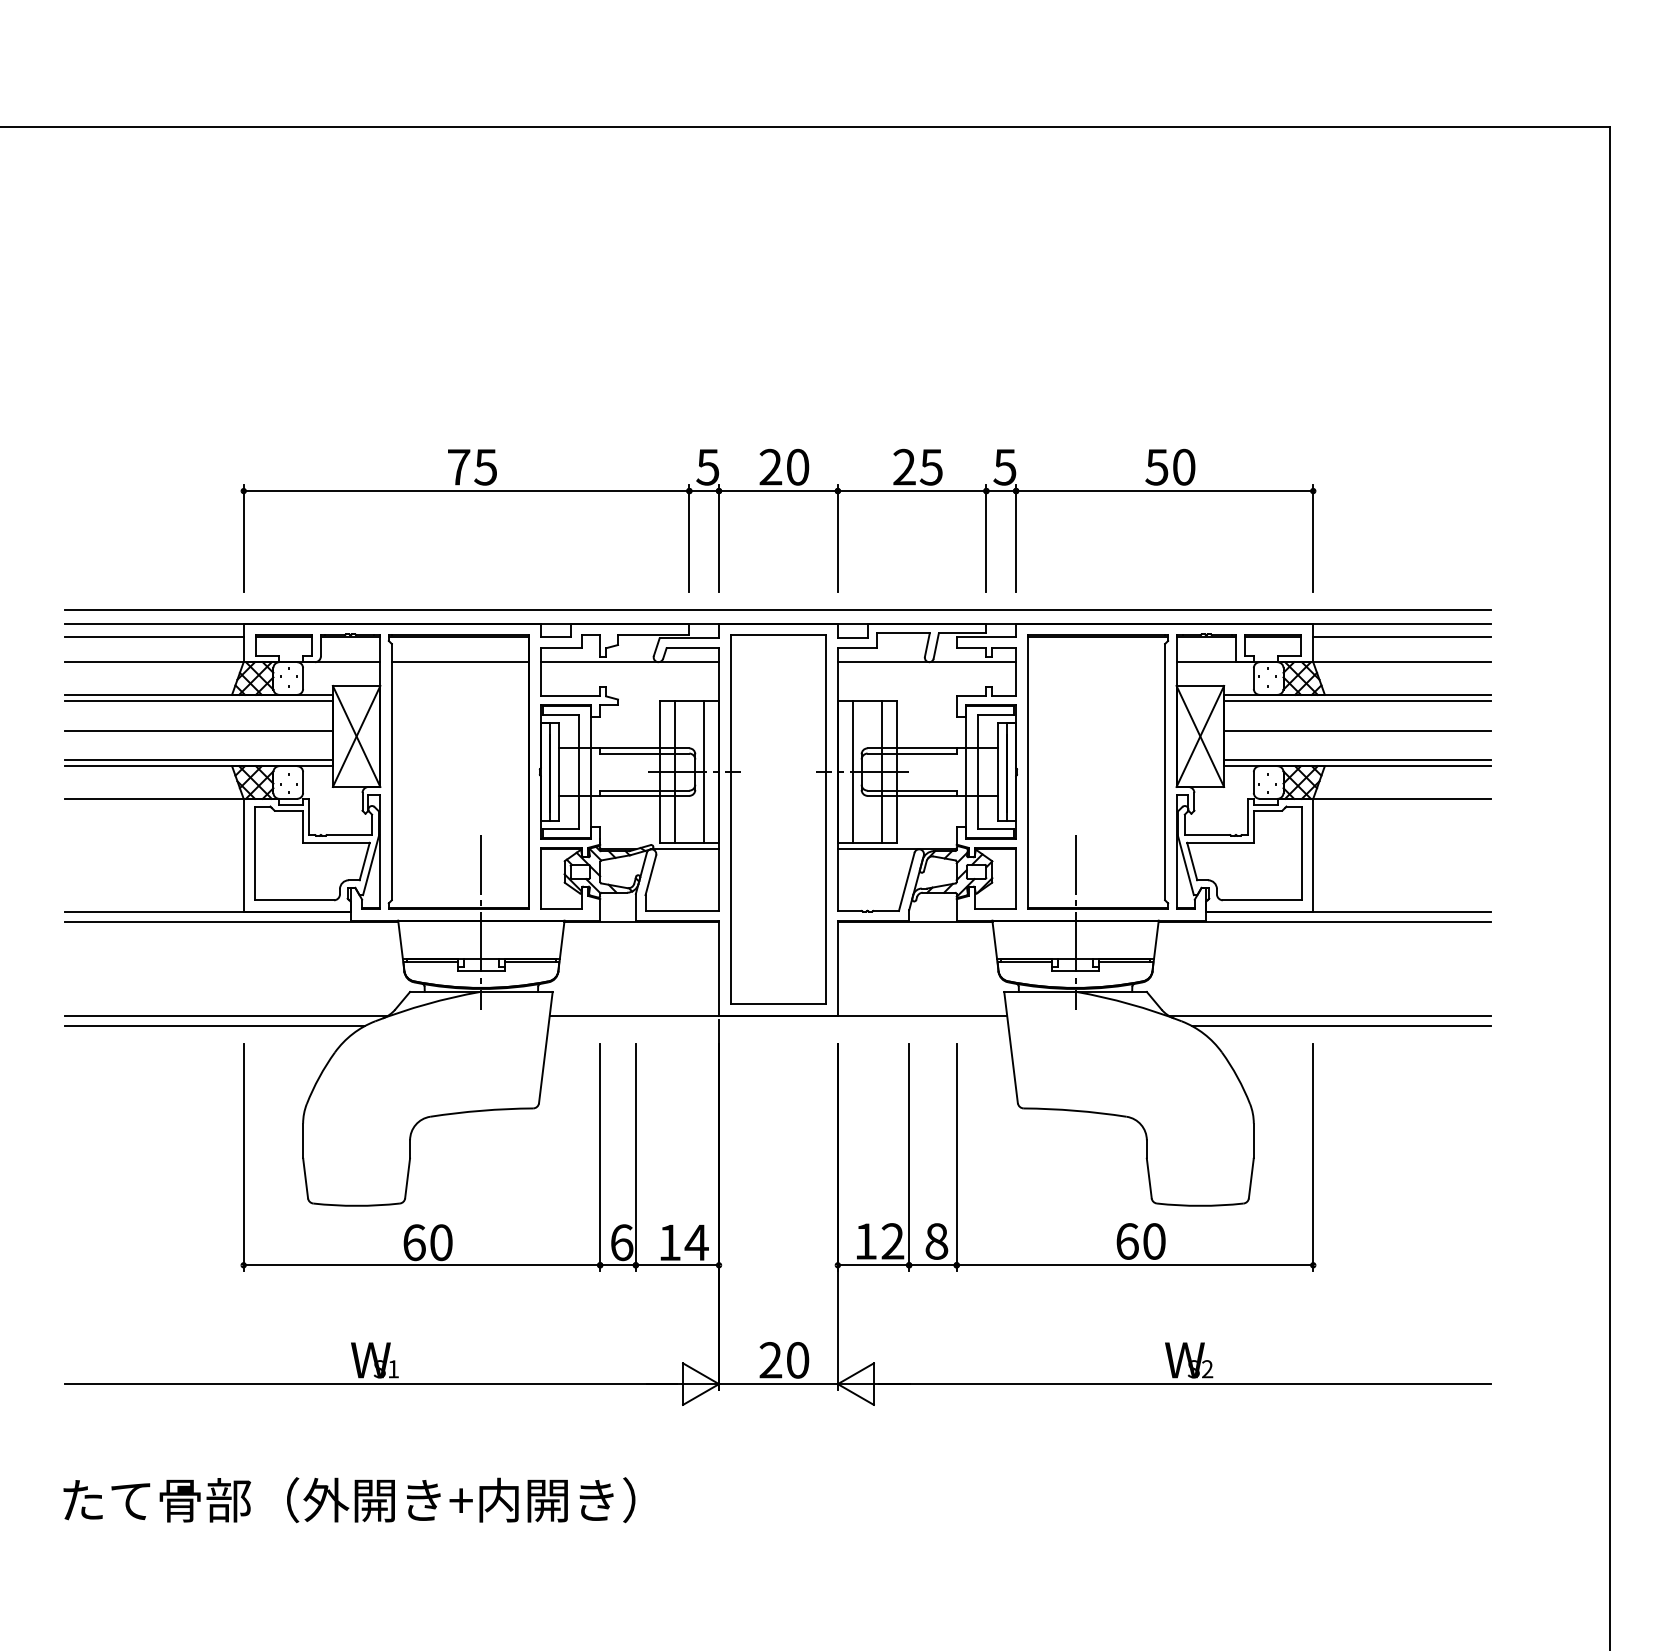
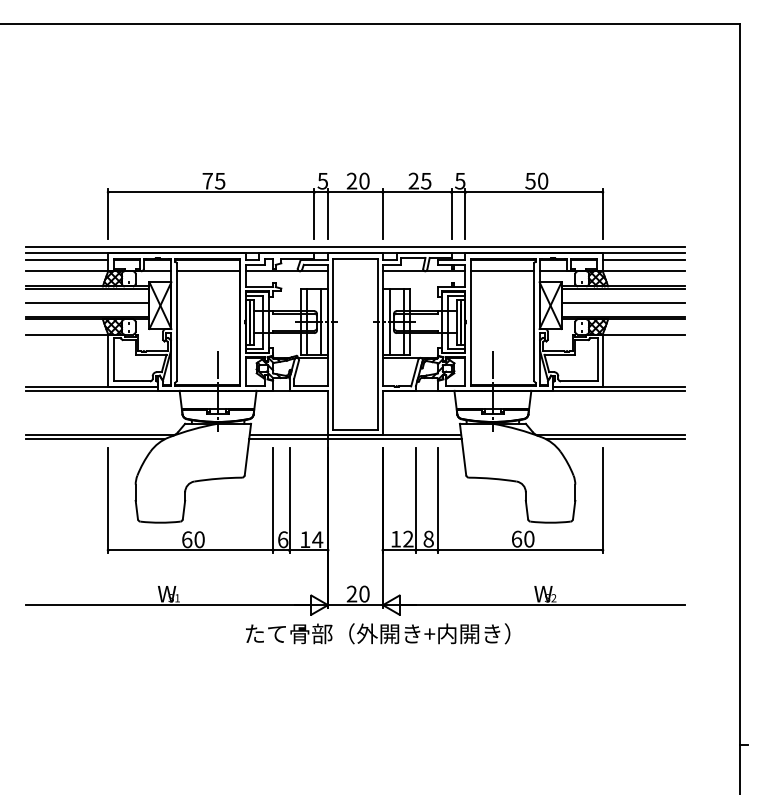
line: (1096, 662) -> (502, 271), added
line: (778, 1025) -> (355, 439), added
text: (350, 1499) -> (378, 633), moved

